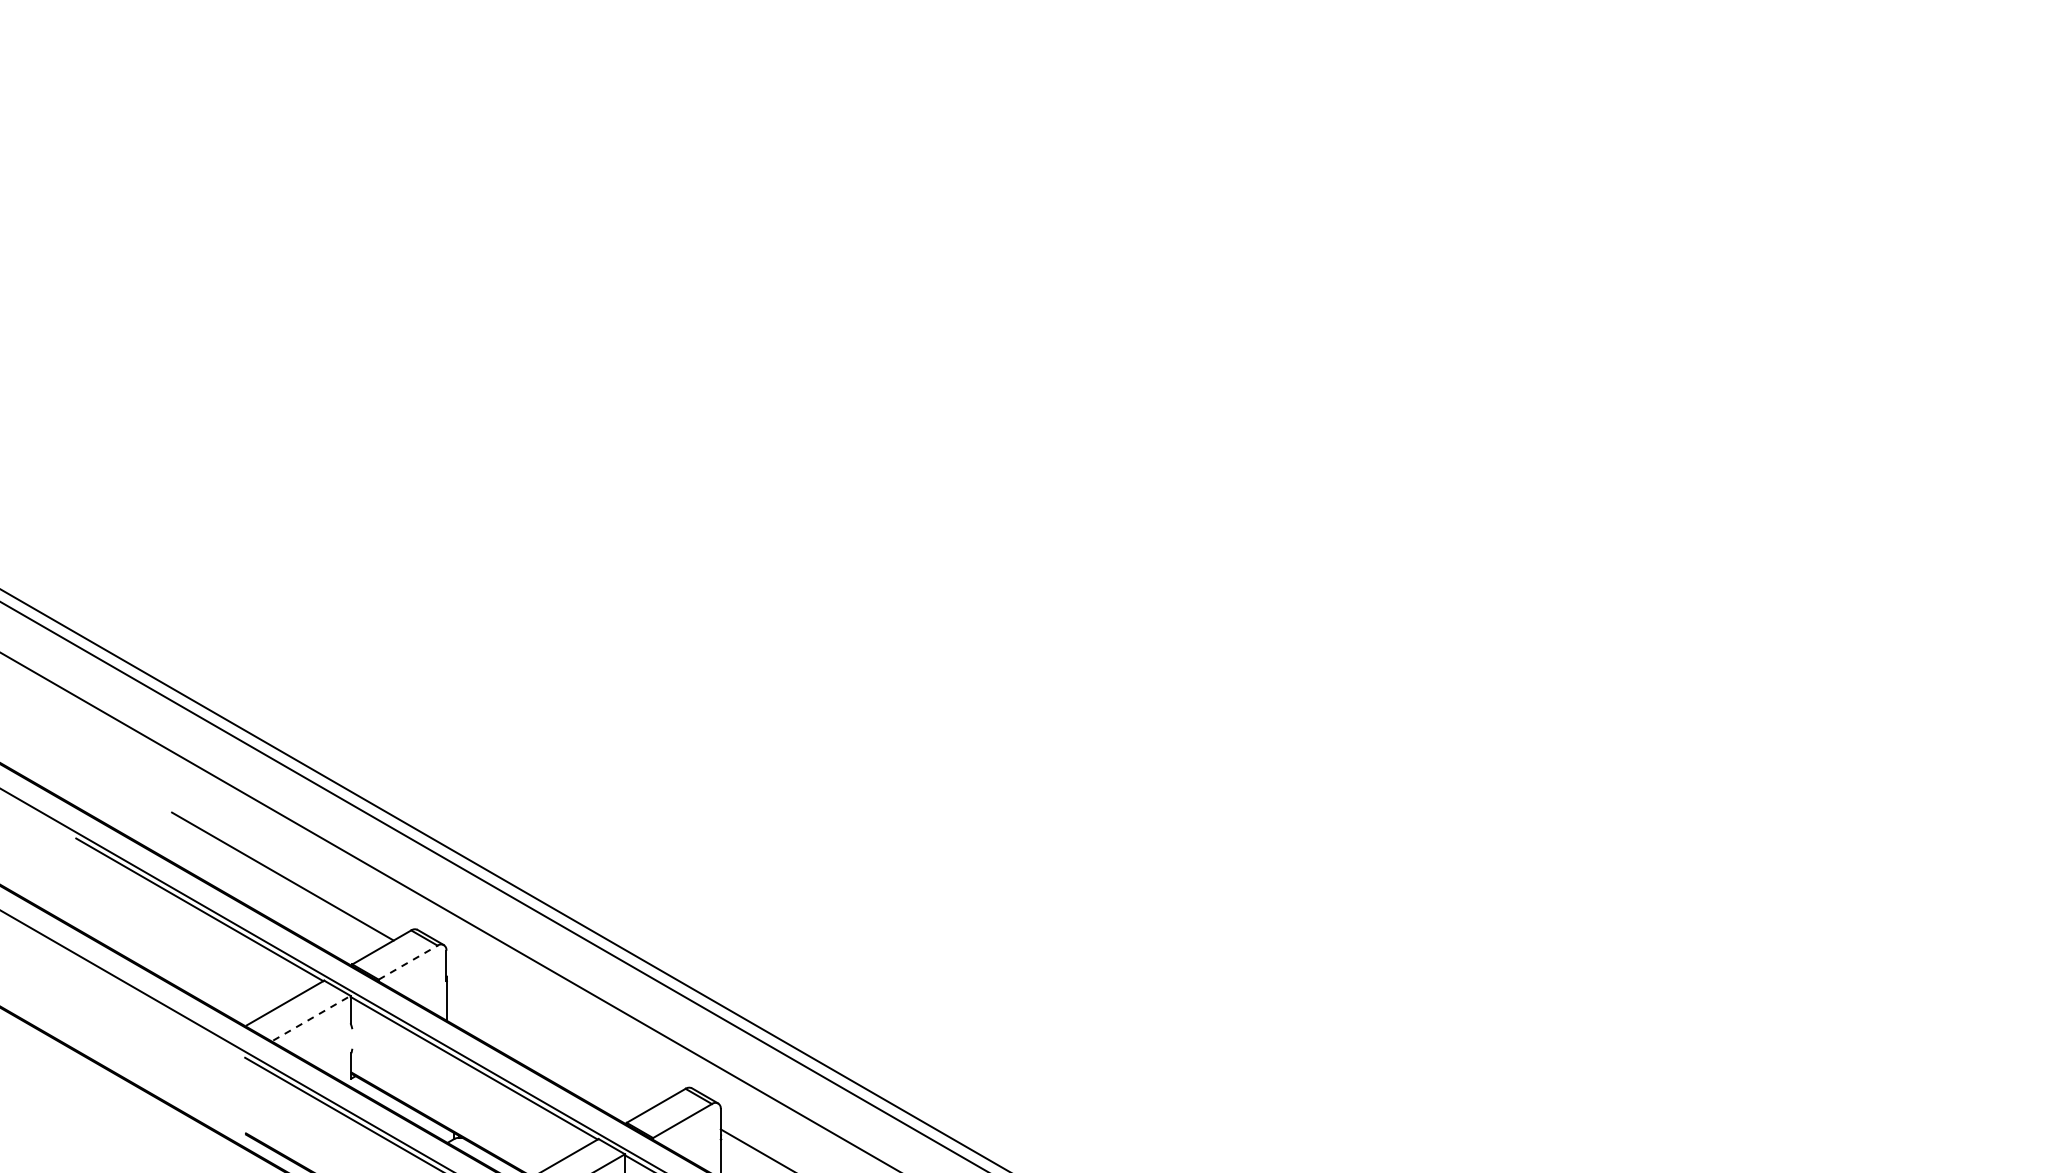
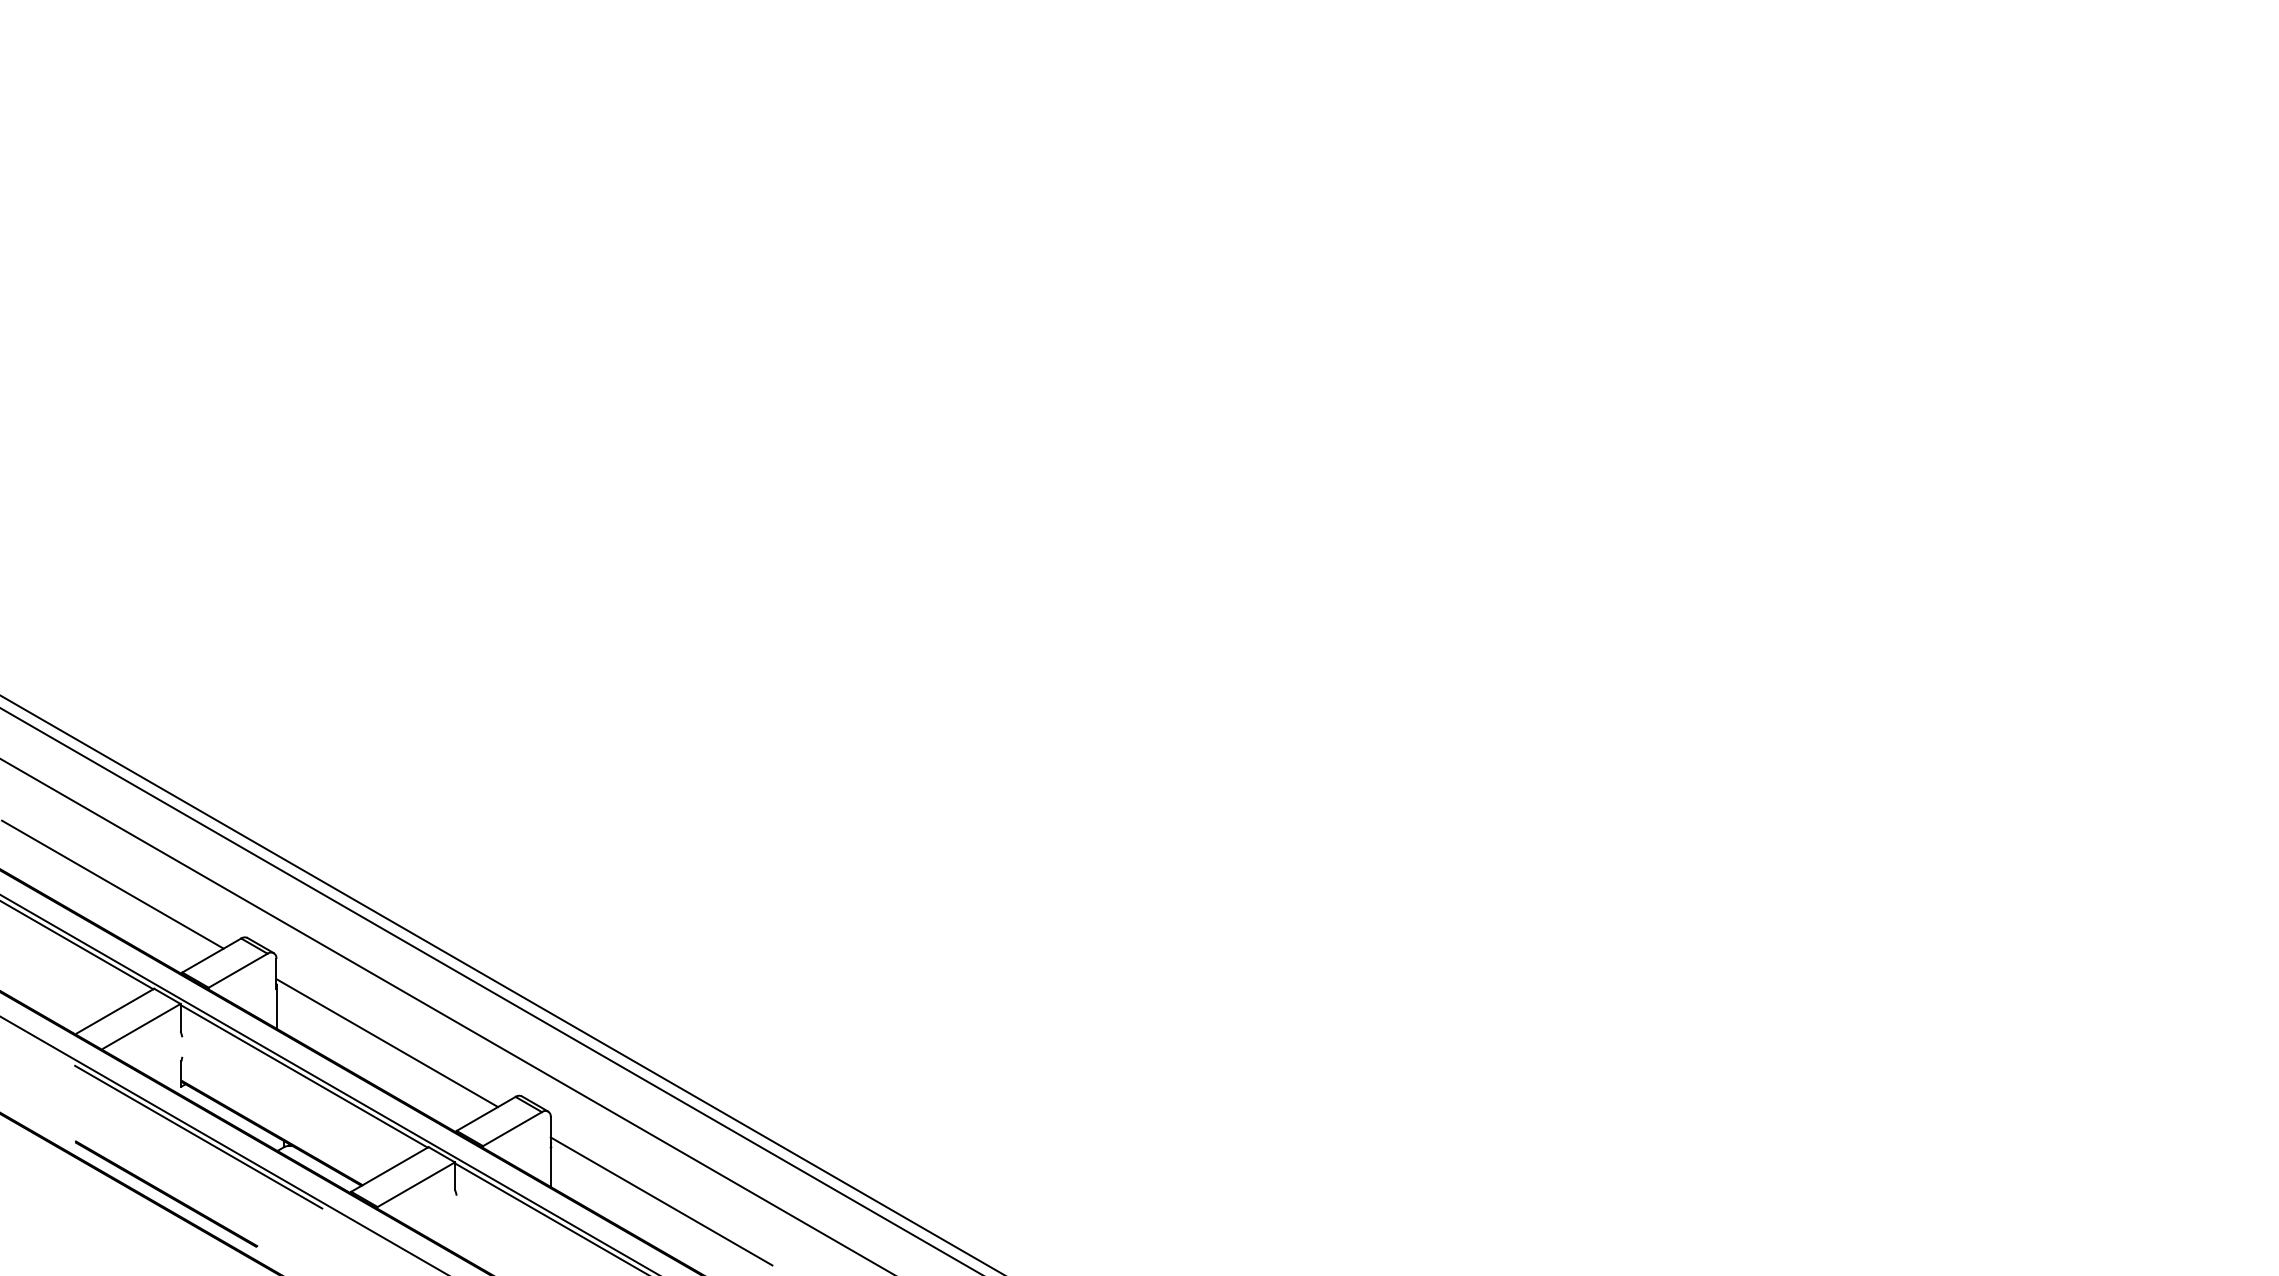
line: (408, 962) -> (238, 970), dashed -> solid
line: (311, 1018) -> (141, 1026), dashed -> solid
line: (557, 1035) -> (387, 1043), added

